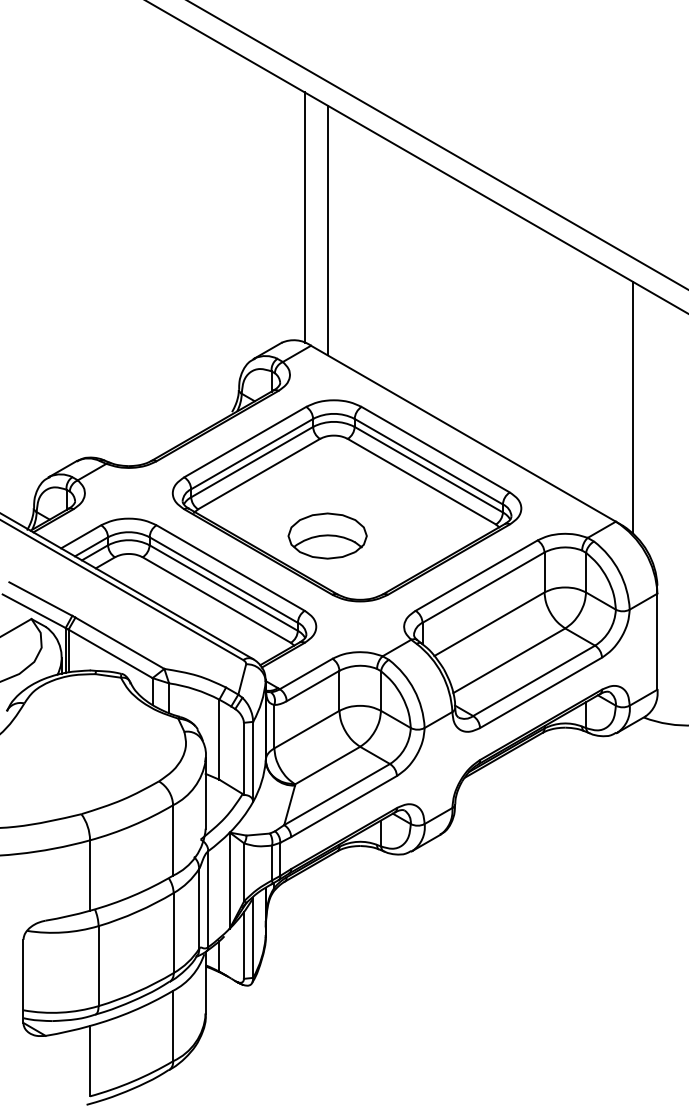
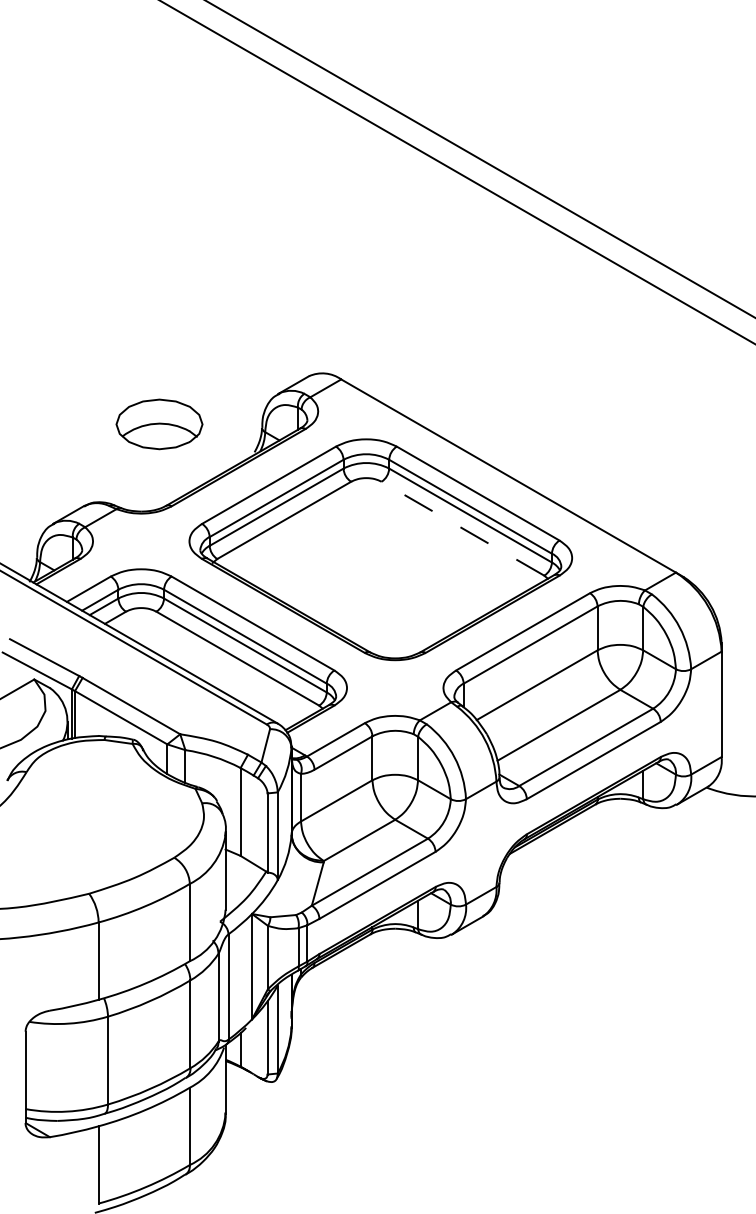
line: (304, 217) -> (334, 238), removed
line: (327, 230) -> (359, 252), removed
line: (632, 406) -> (694, 446), removed
line: (421, 481) -> (462, 528), solid -> dashed
part: (327, 536) -> (159, 424), moved

